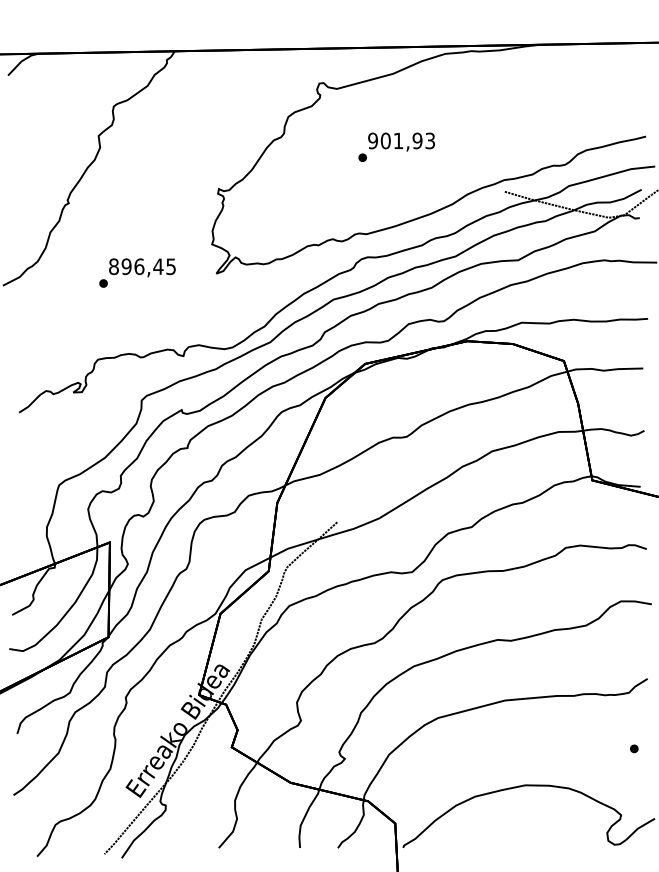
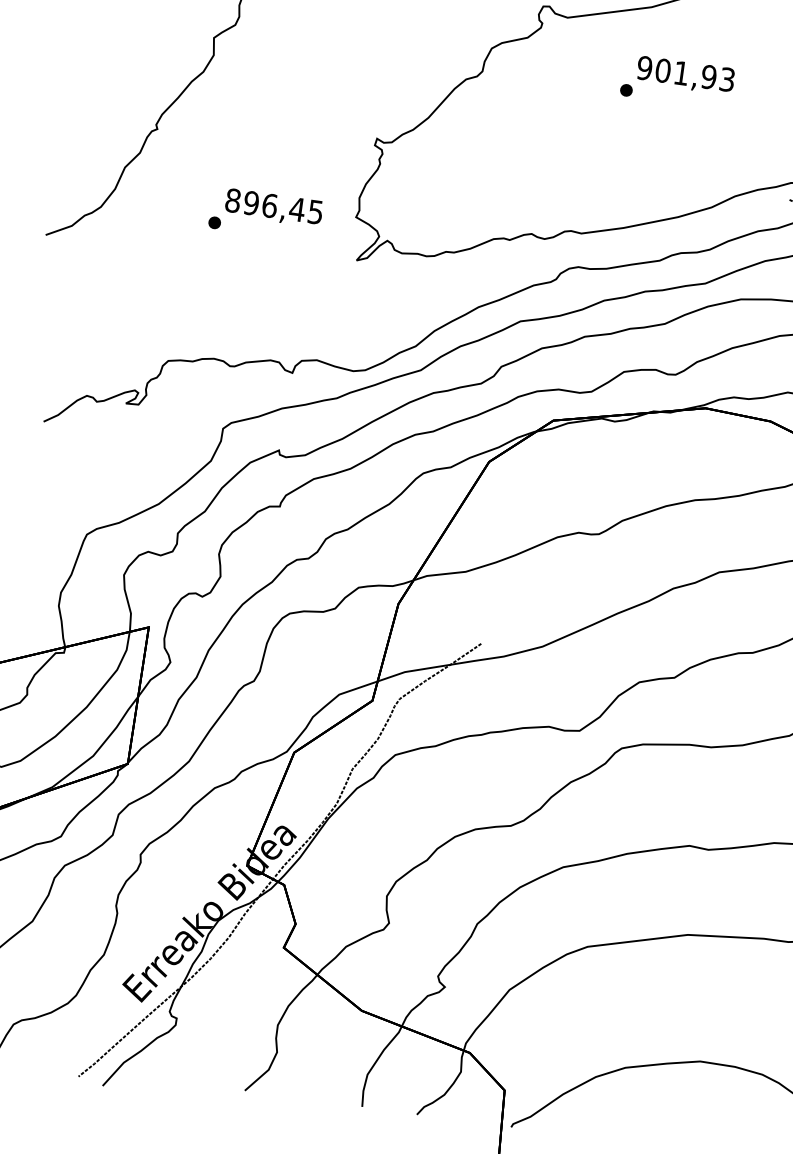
text: (396, 146) -> (677, 80), moved
text: (137, 272) -> (265, 213), moved

